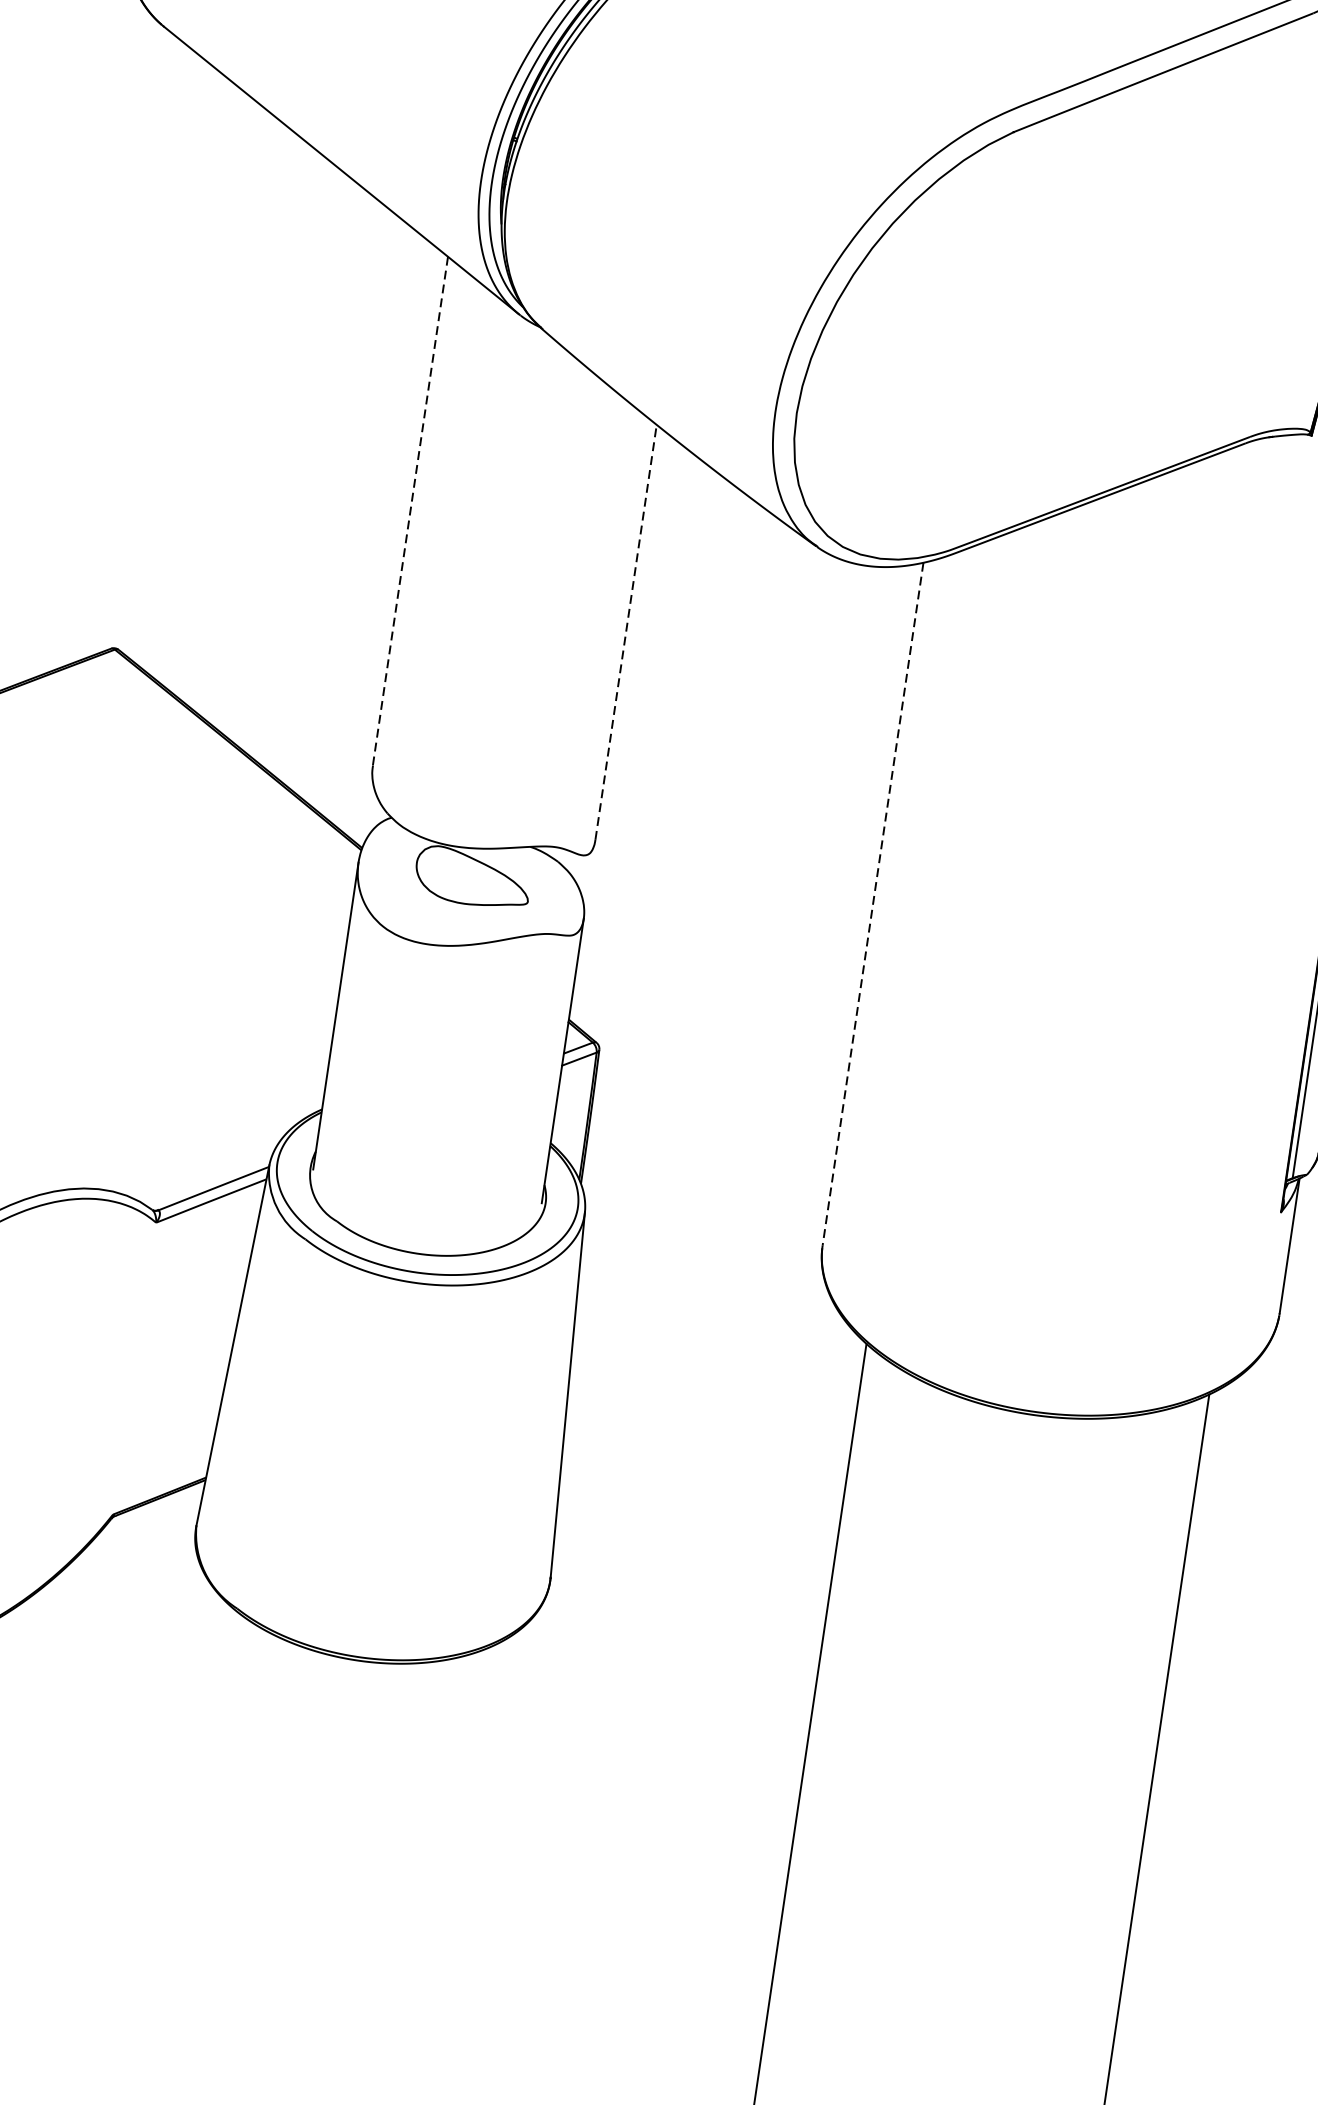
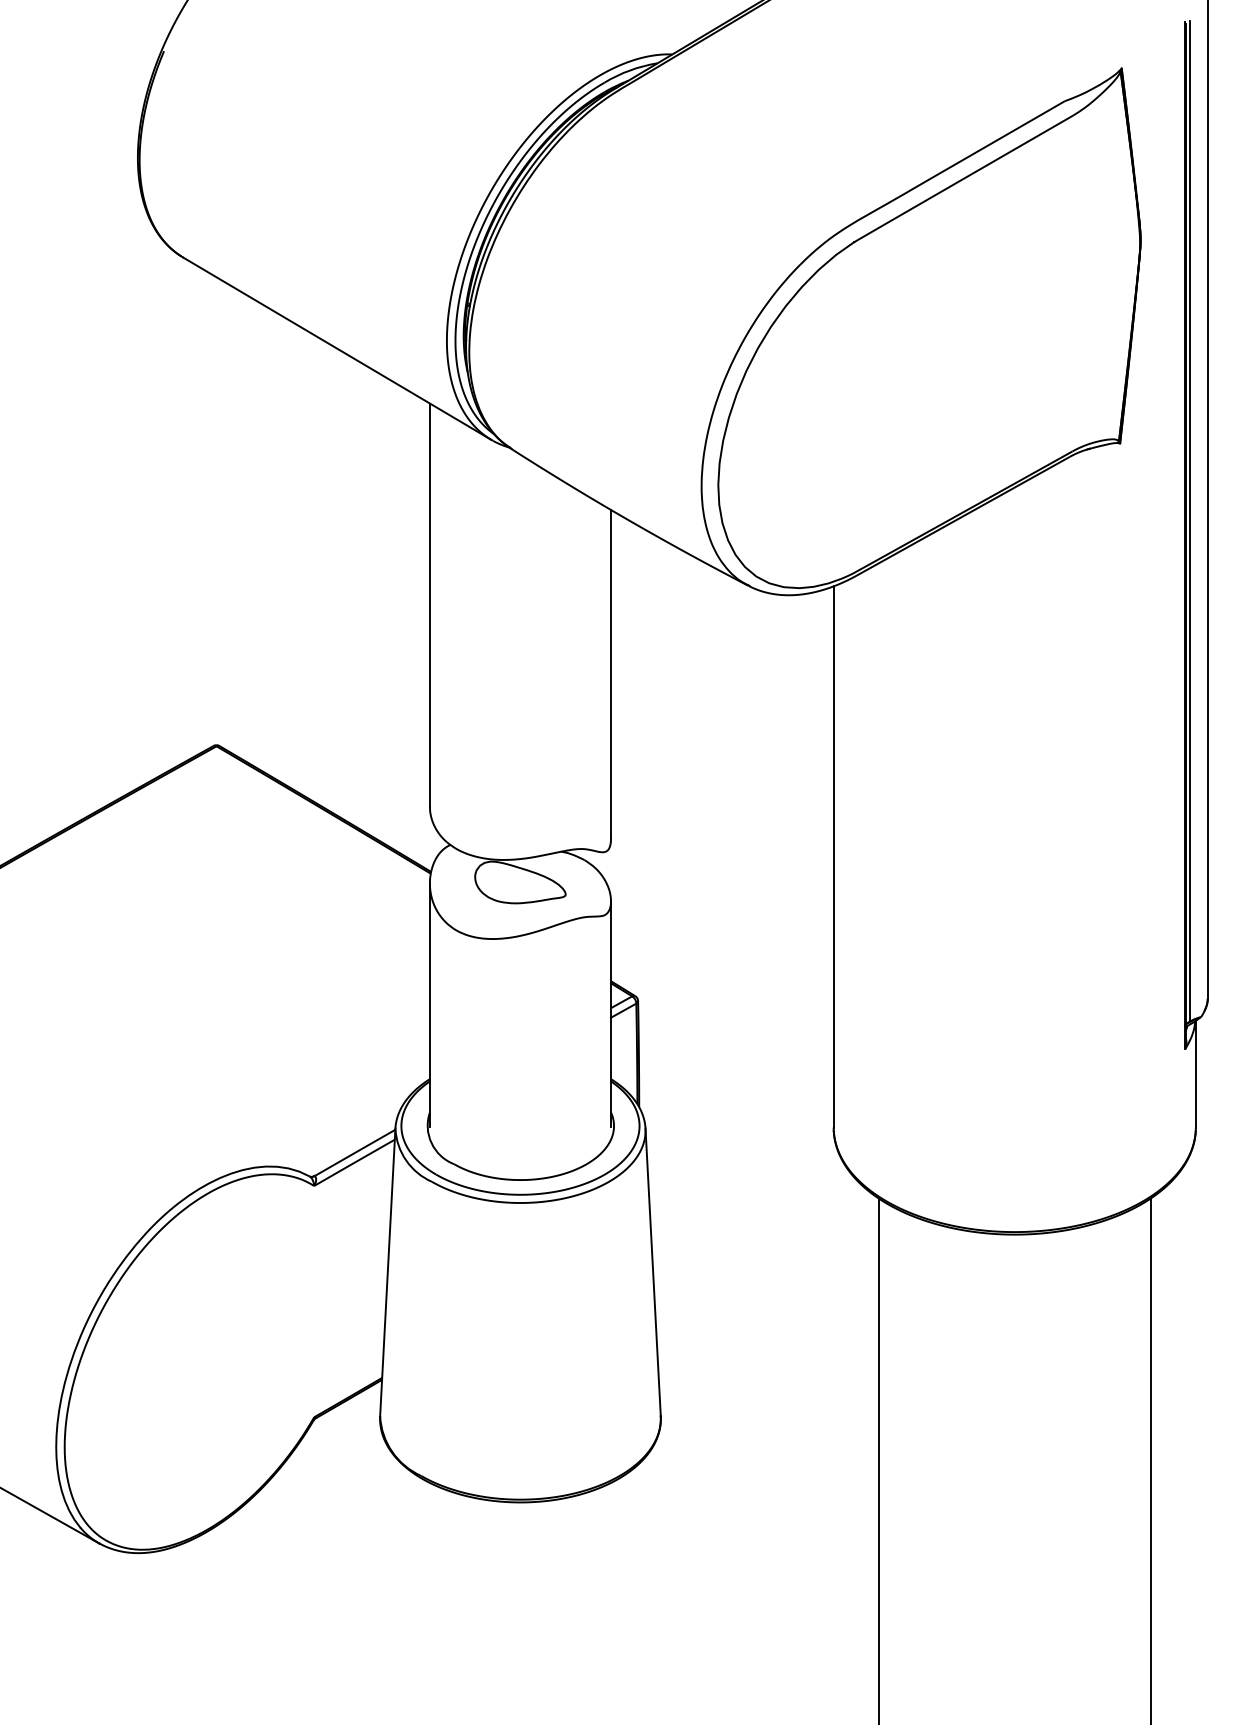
line: (409, 511) -> (429, 605), dashed -> solid
line: (626, 631) -> (611, 673), dashed -> solid
line: (872, 903) -> (833, 856), dashed -> solid

